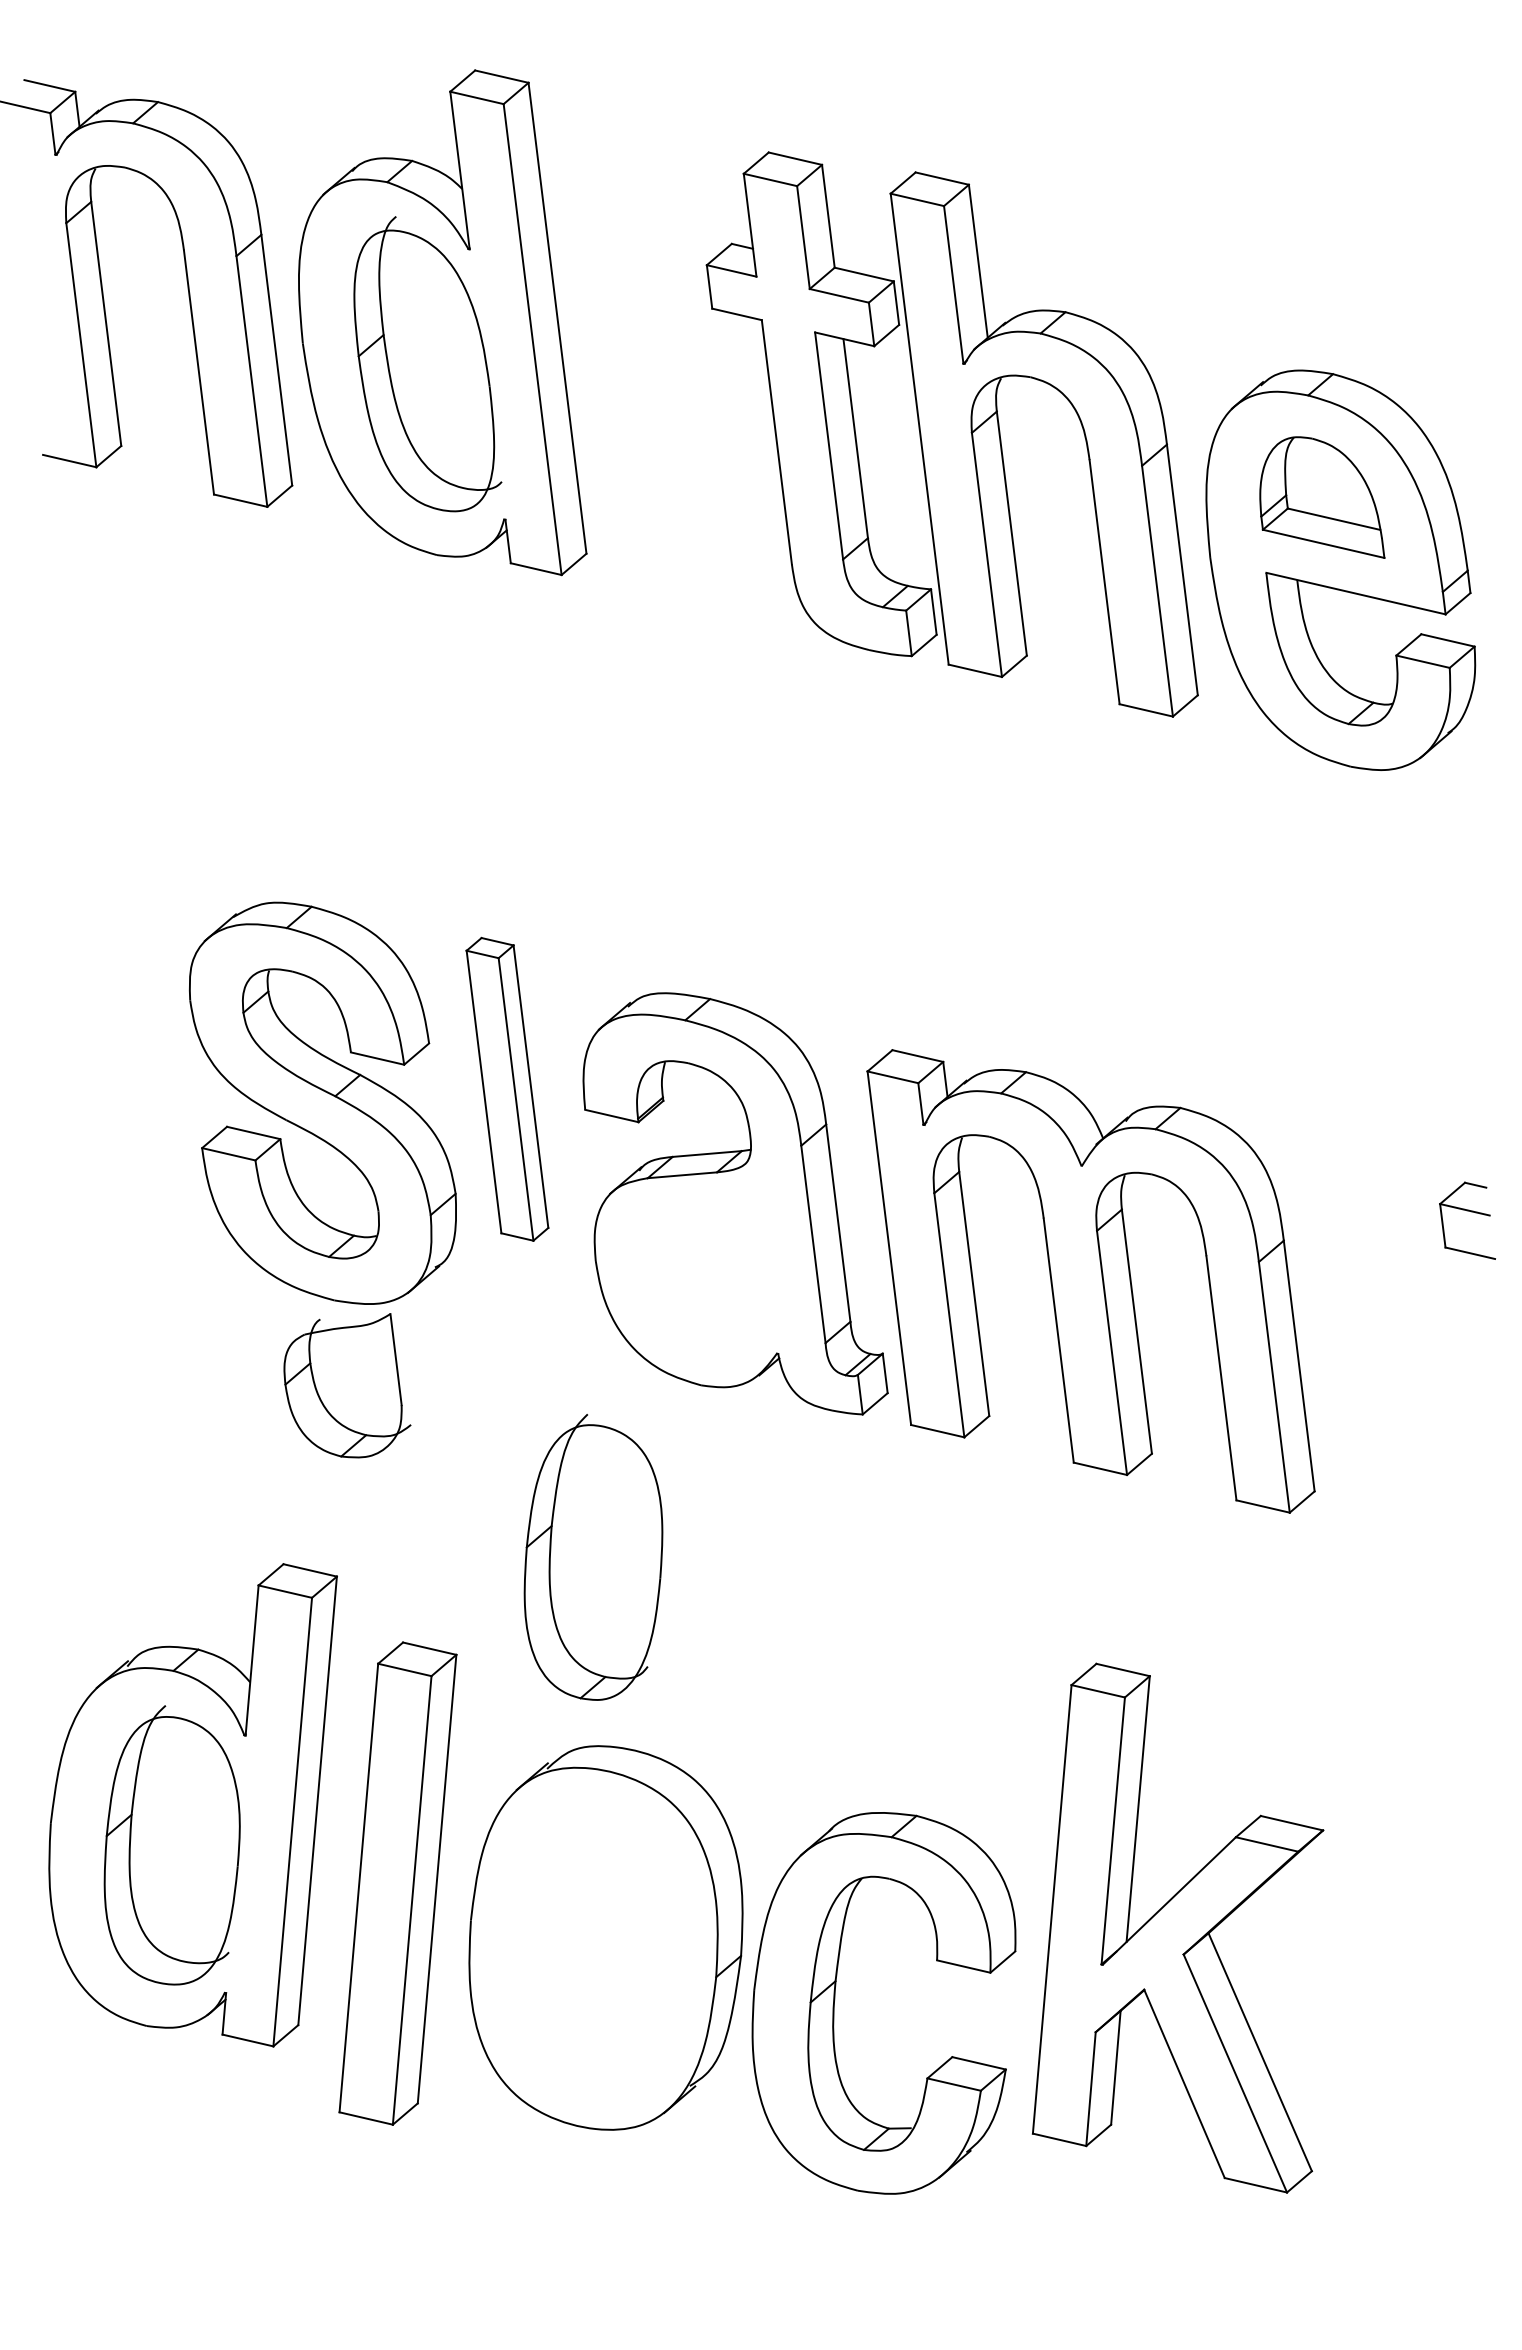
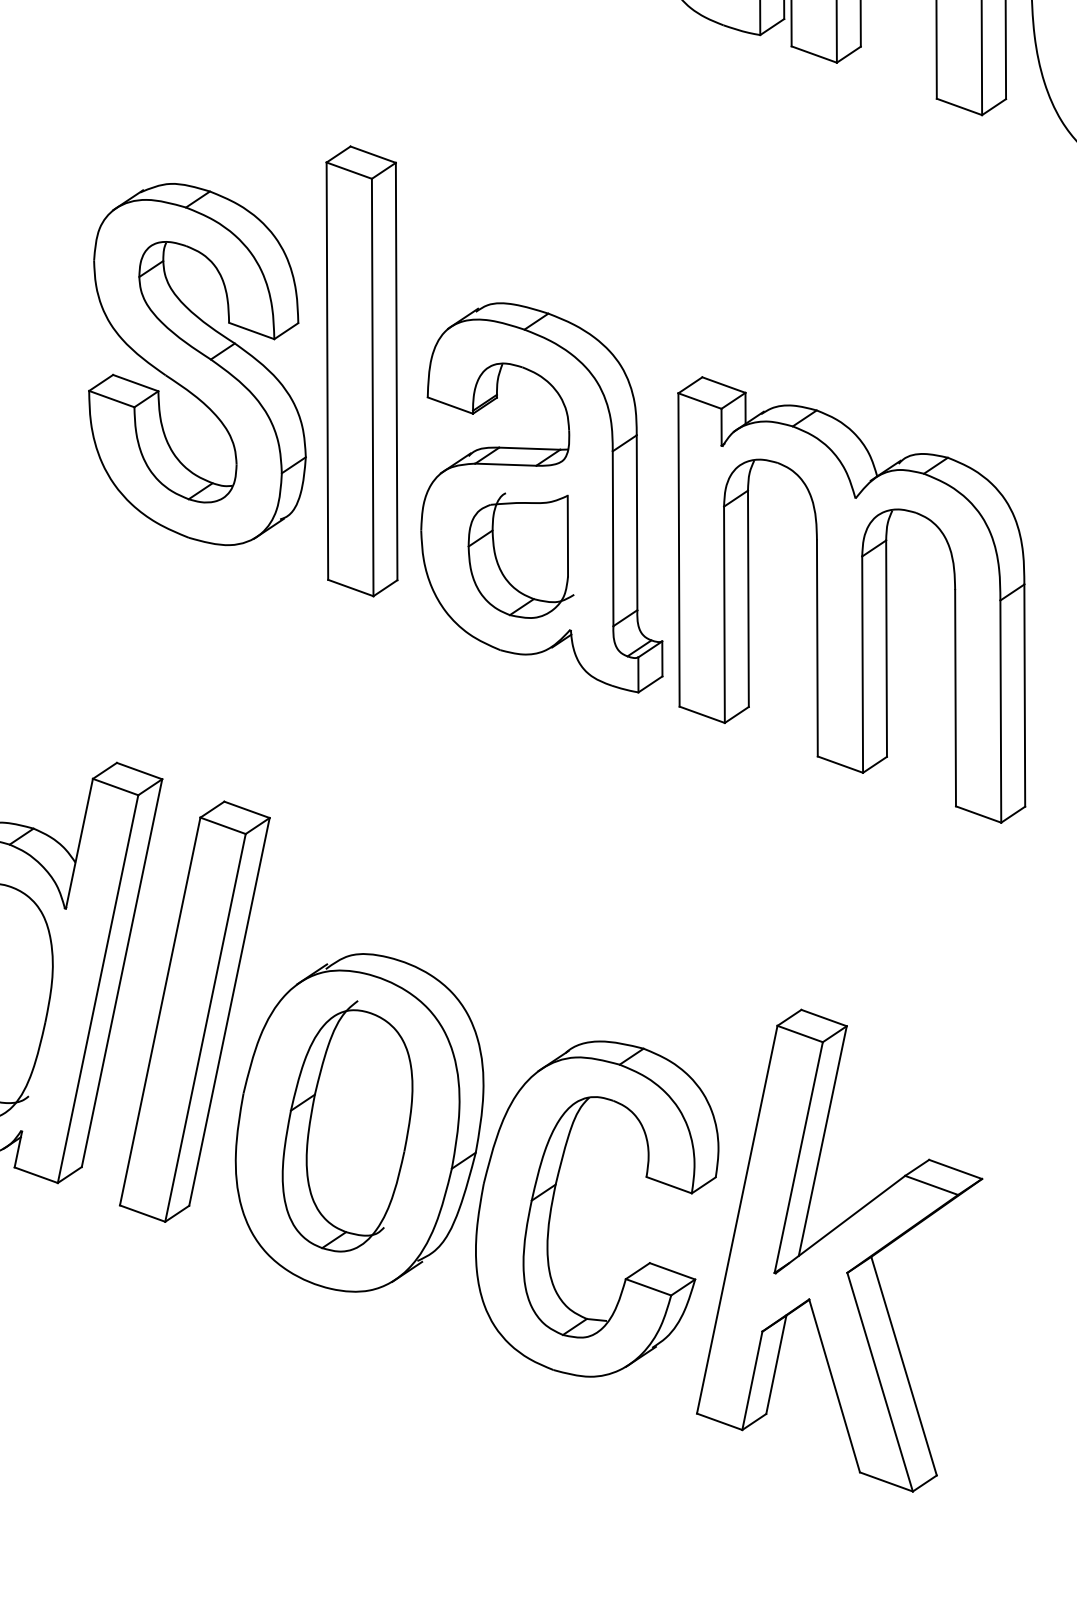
part: (507, 1089) -> (362, 371), size x1.67
part: (347, 1385) -> (522, 553), moved
part: (593, 1557) -> (348, 1126), moved
part: (397, 1883) -> (194, 1011), moved
part: (1177, 1927) -> (844, 1248), moved

